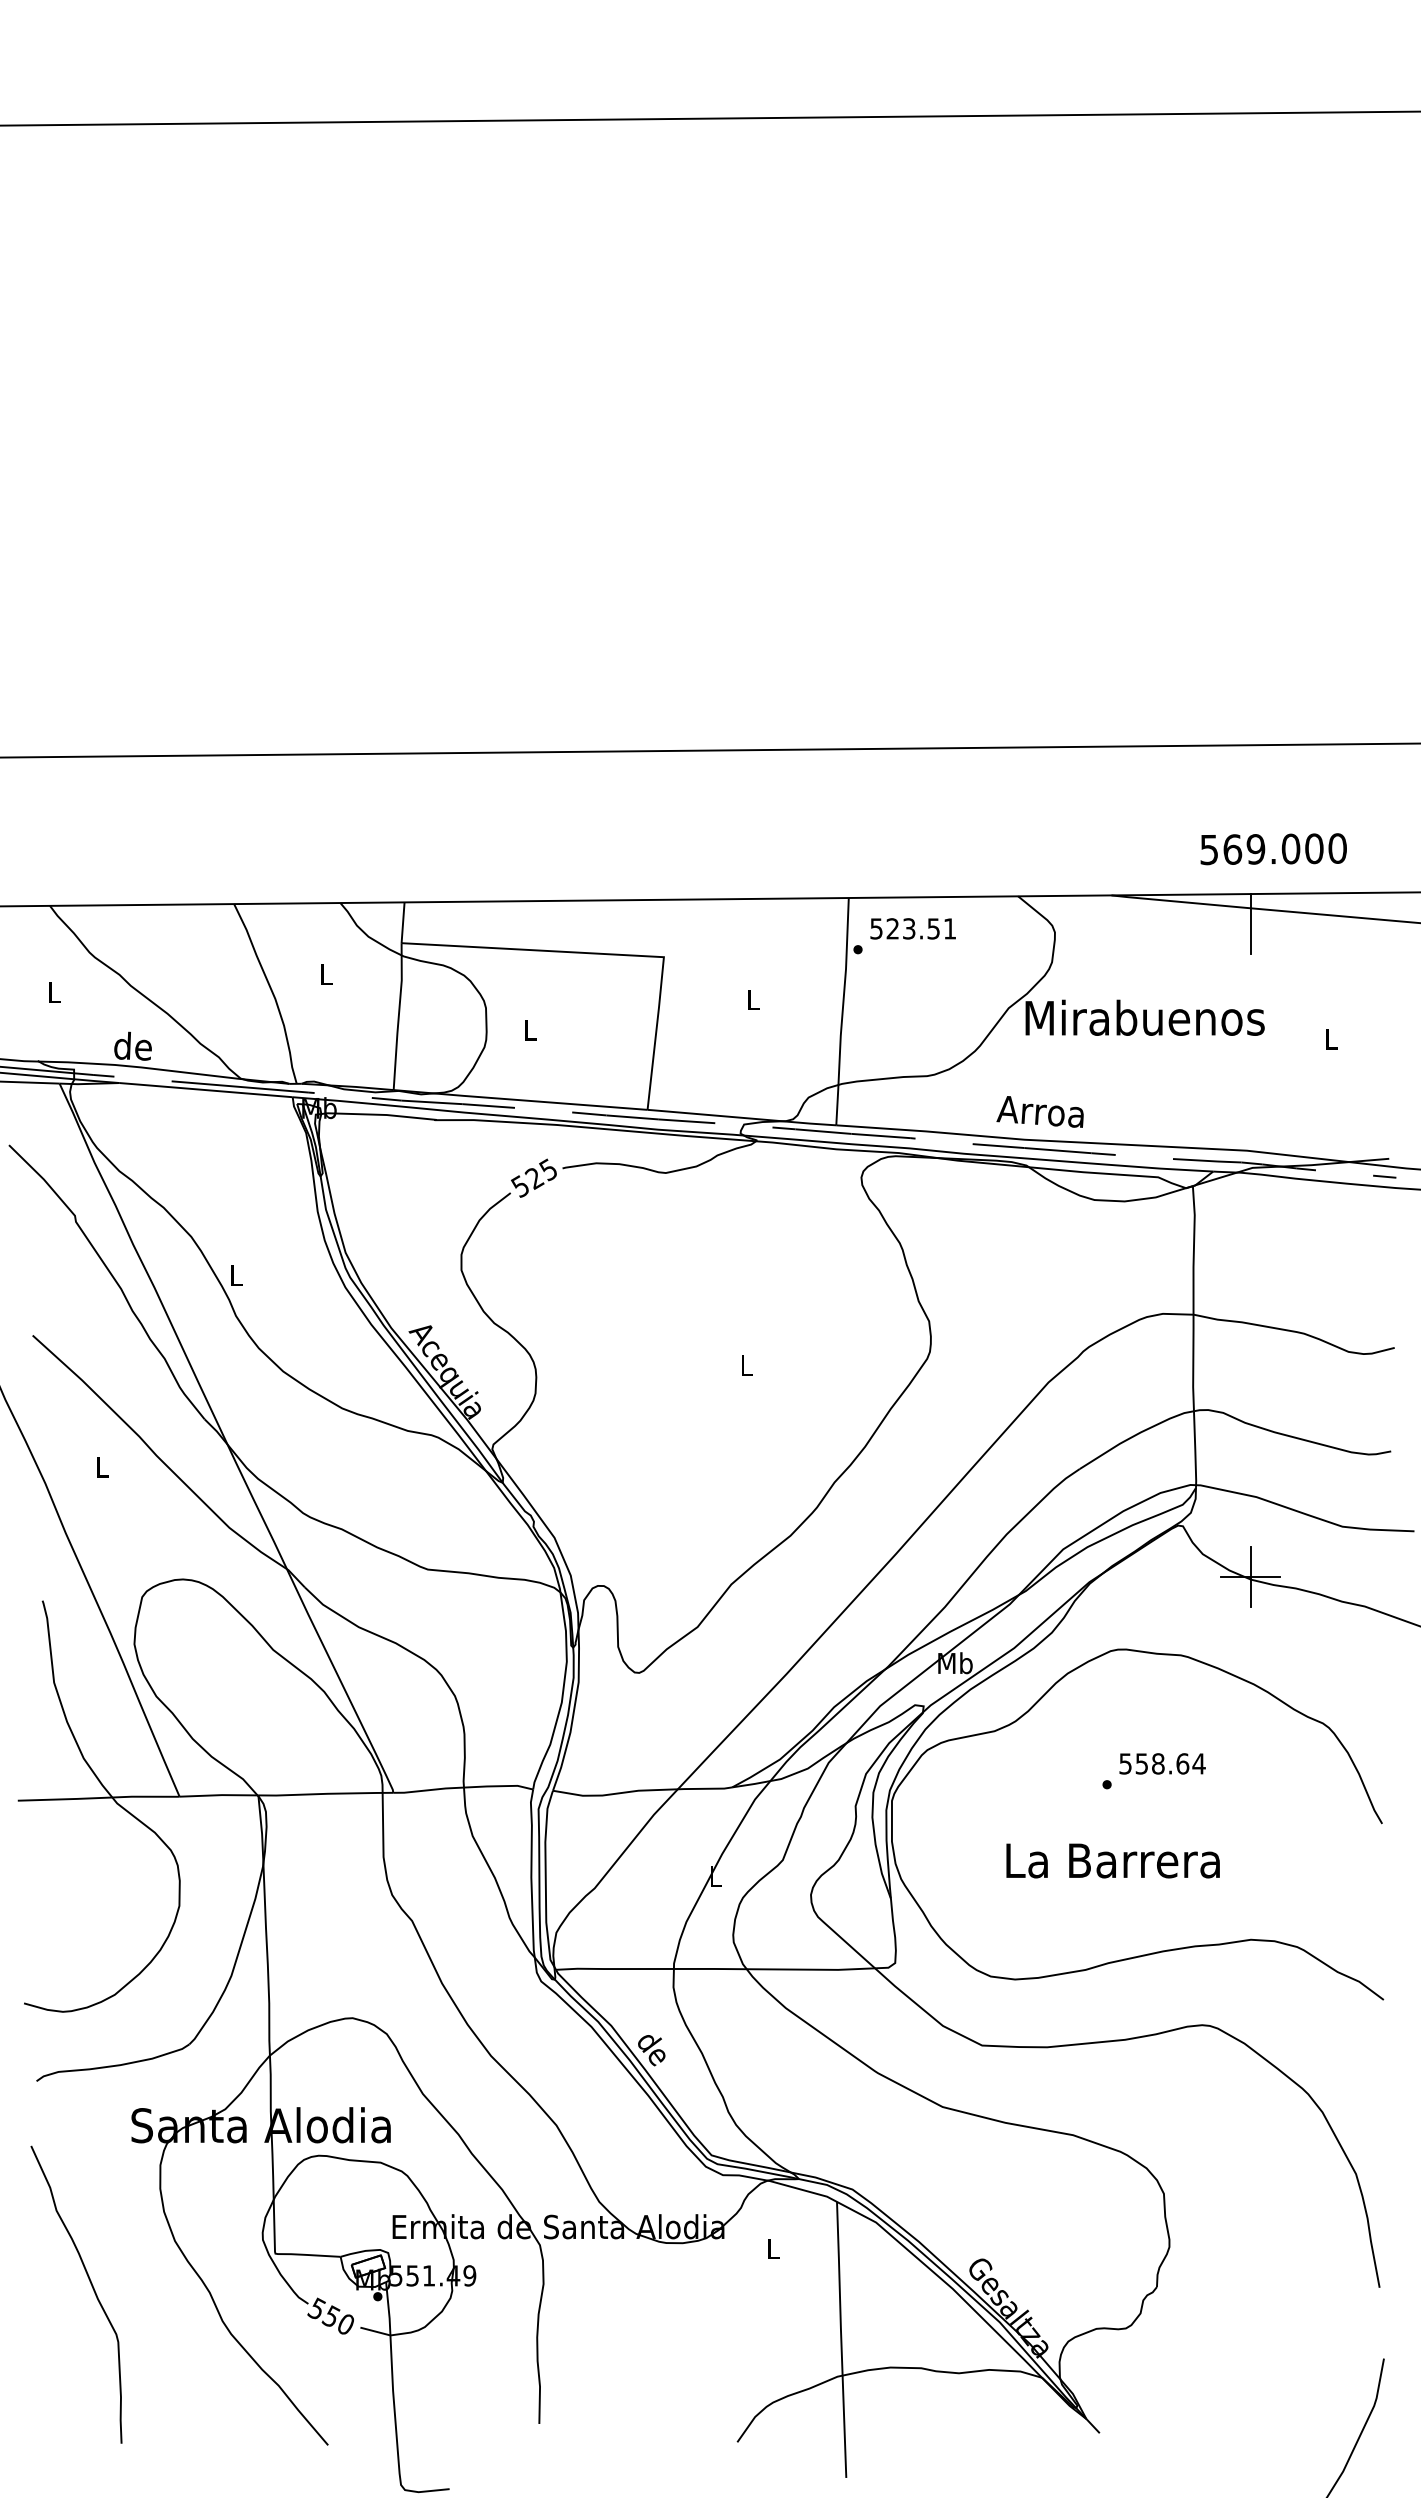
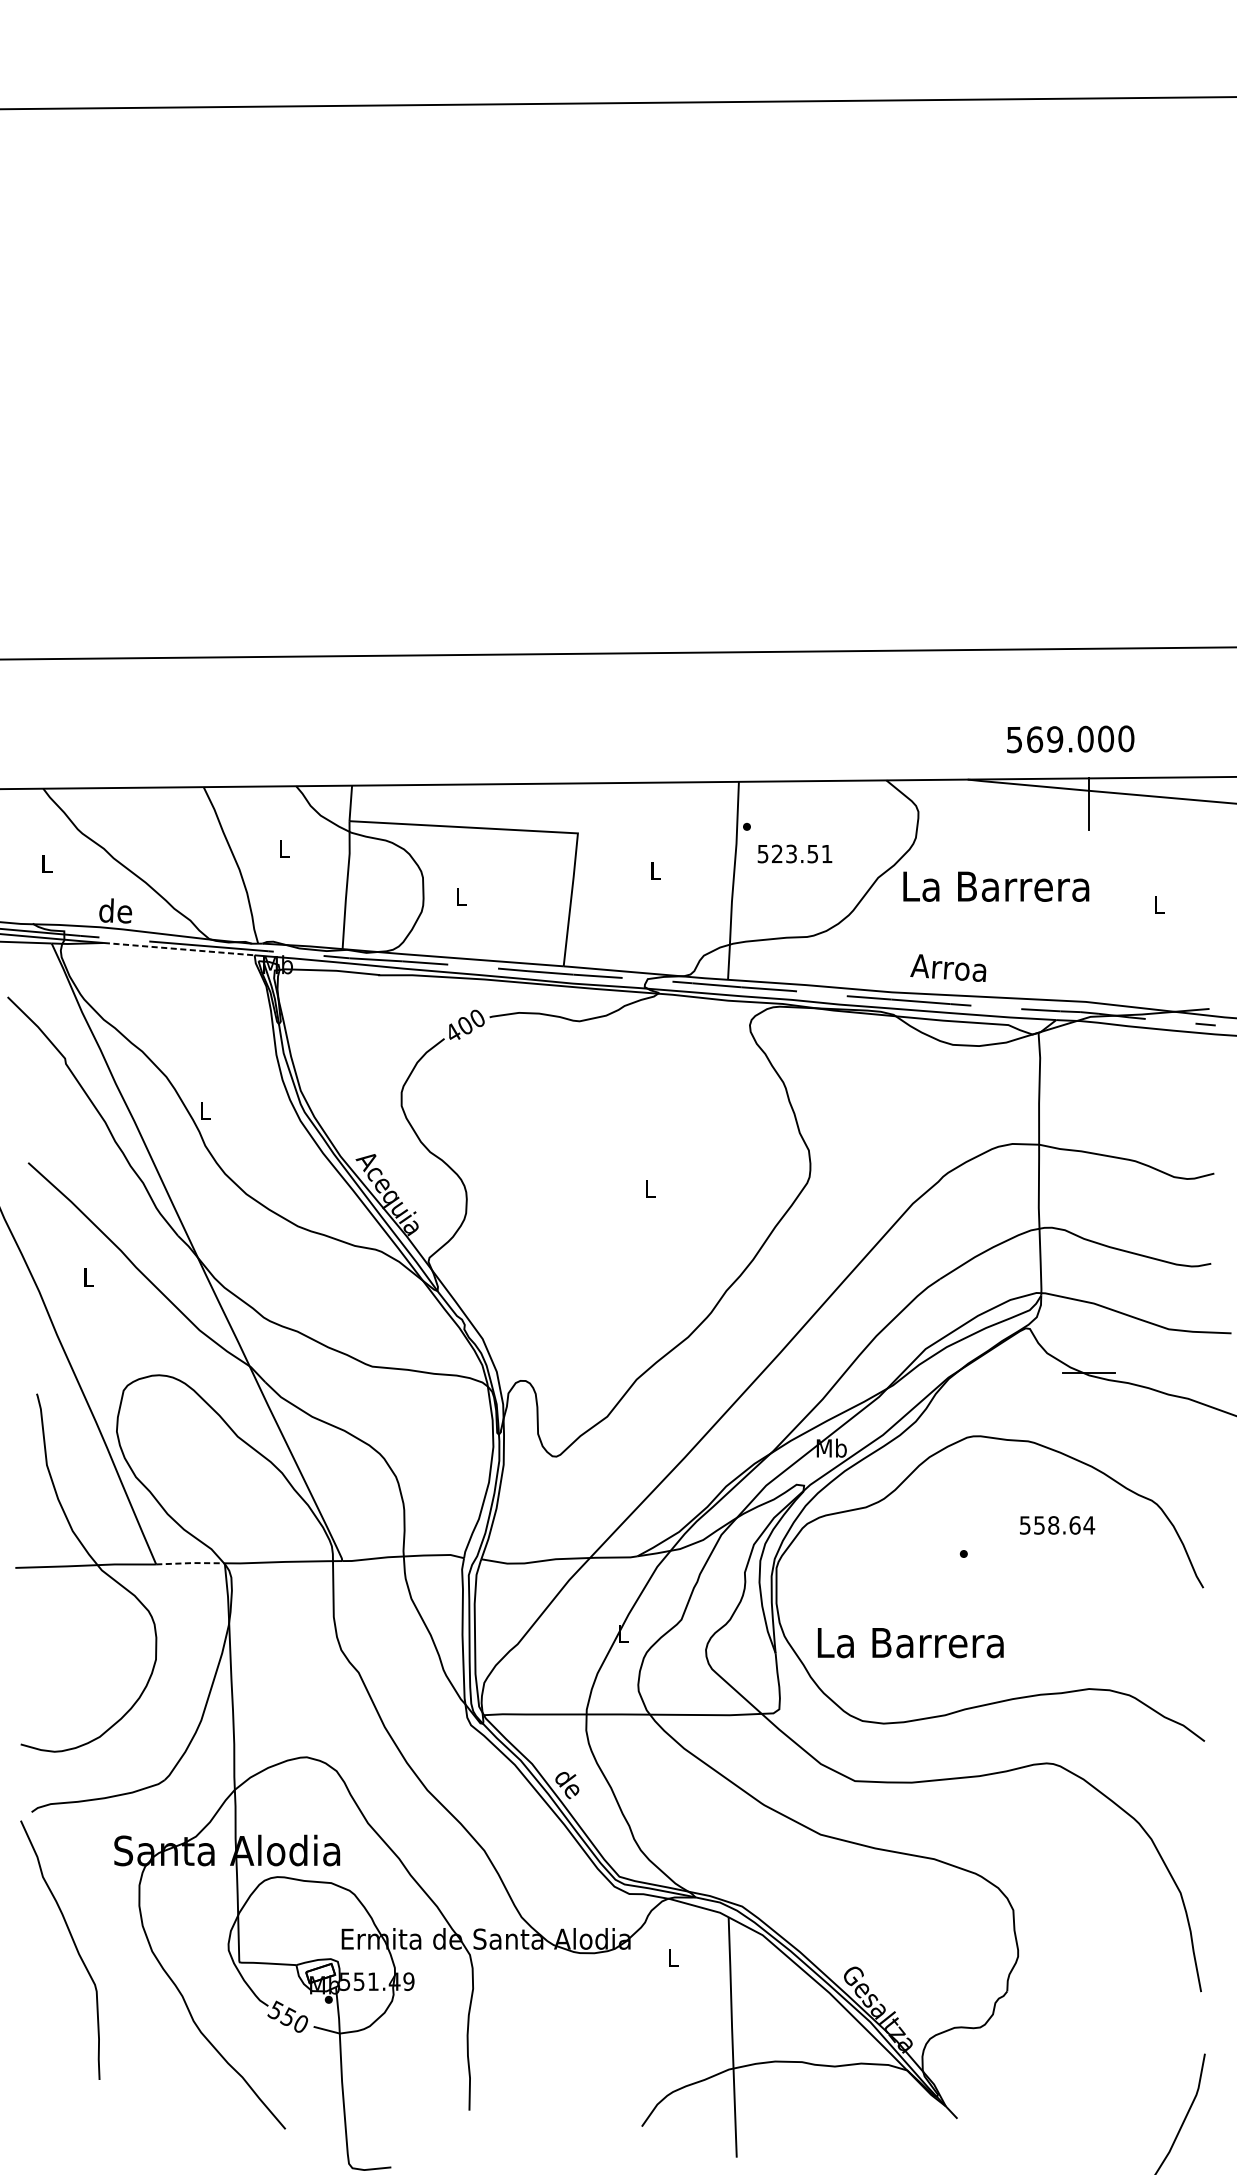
text: (1273, 849) -> (1070, 739), moved
text: (912, 928) -> (794, 853), moved
text: (1144, 1017) -> (996, 885), Mirabuenos -> La Barrera
line: (205, 1090) -> (178, 949), solid -> dashed
text: (1039, 1111) -> (947, 967), moved
text: (533, 1177) -> (464, 1025), 525 -> 400
line: (1250, 1576) -> (1088, 1372), removed
text: (1162, 1763) -> (1057, 1525), moved
line: (219, 1795) -> (190, 1563), solid -> dashed
text: (1112, 1860) -> (910, 1642), moved
curve: (91, 2286) -> (73, 1943), moved

